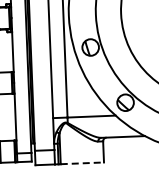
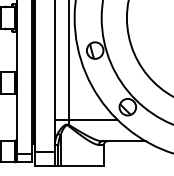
line: (82, 163) -> (82, 166), dashed -> solid

